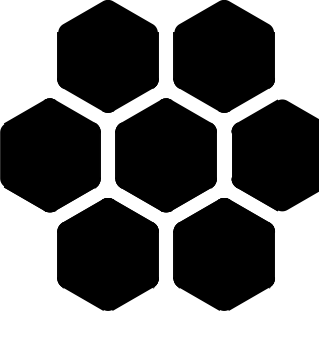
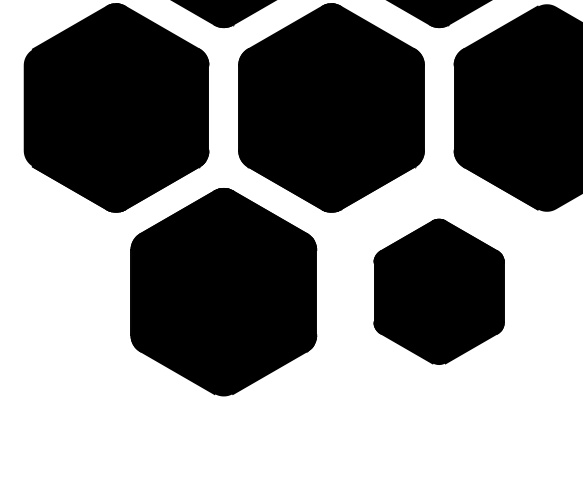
part: (223, 254) -> (437, 291), size x0.7

